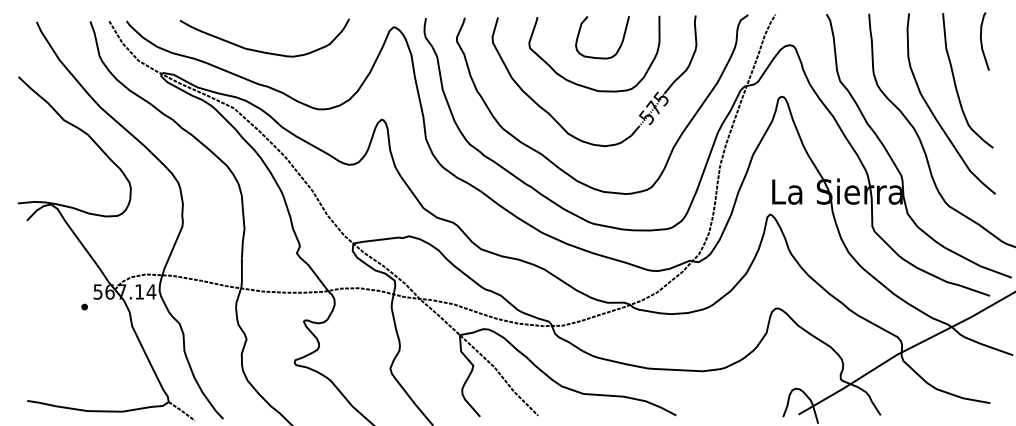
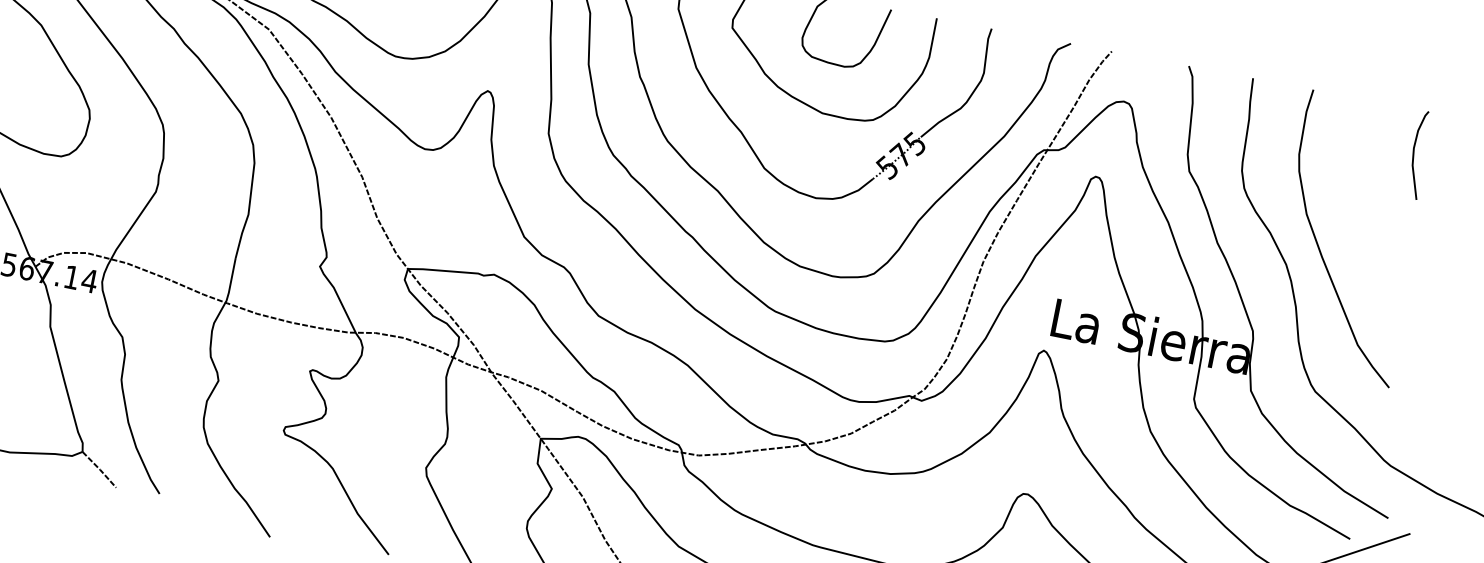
curve: (956, 84) -> (1363, 210), removed

